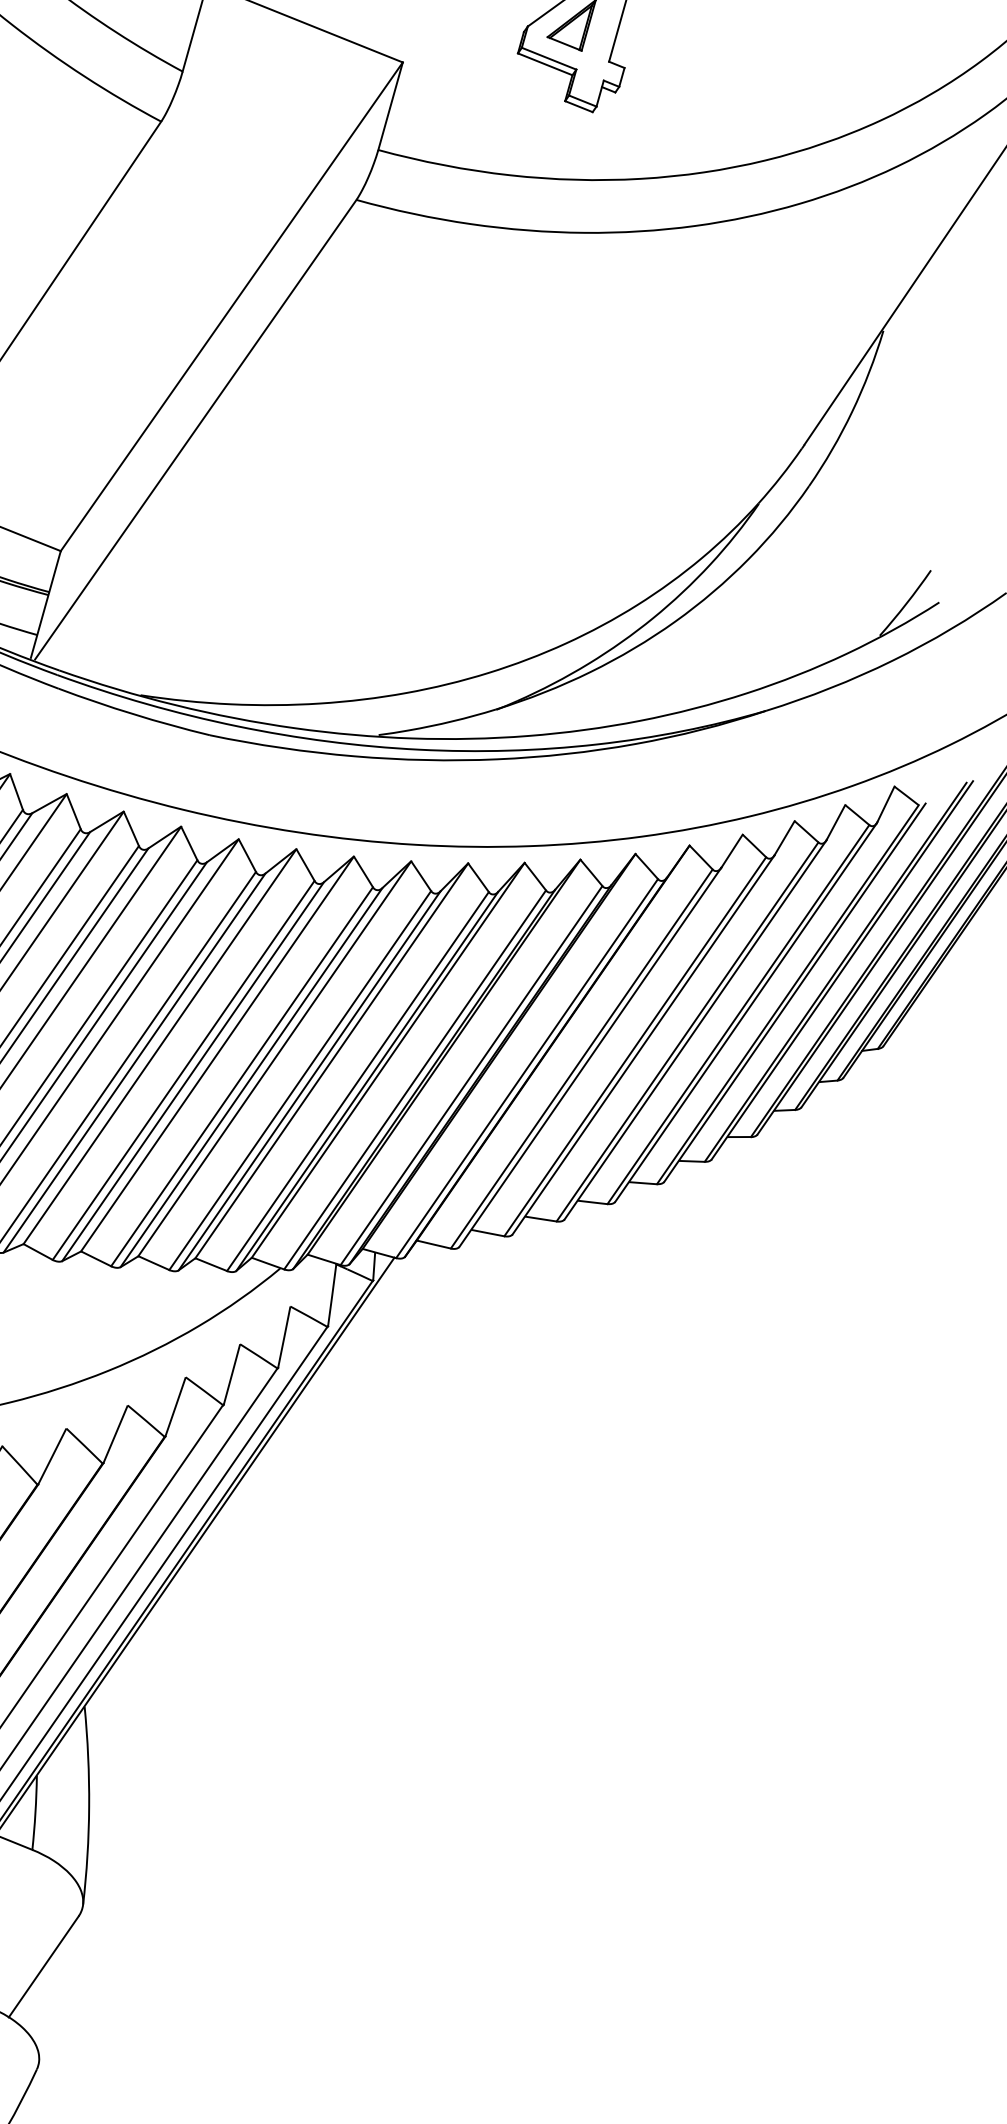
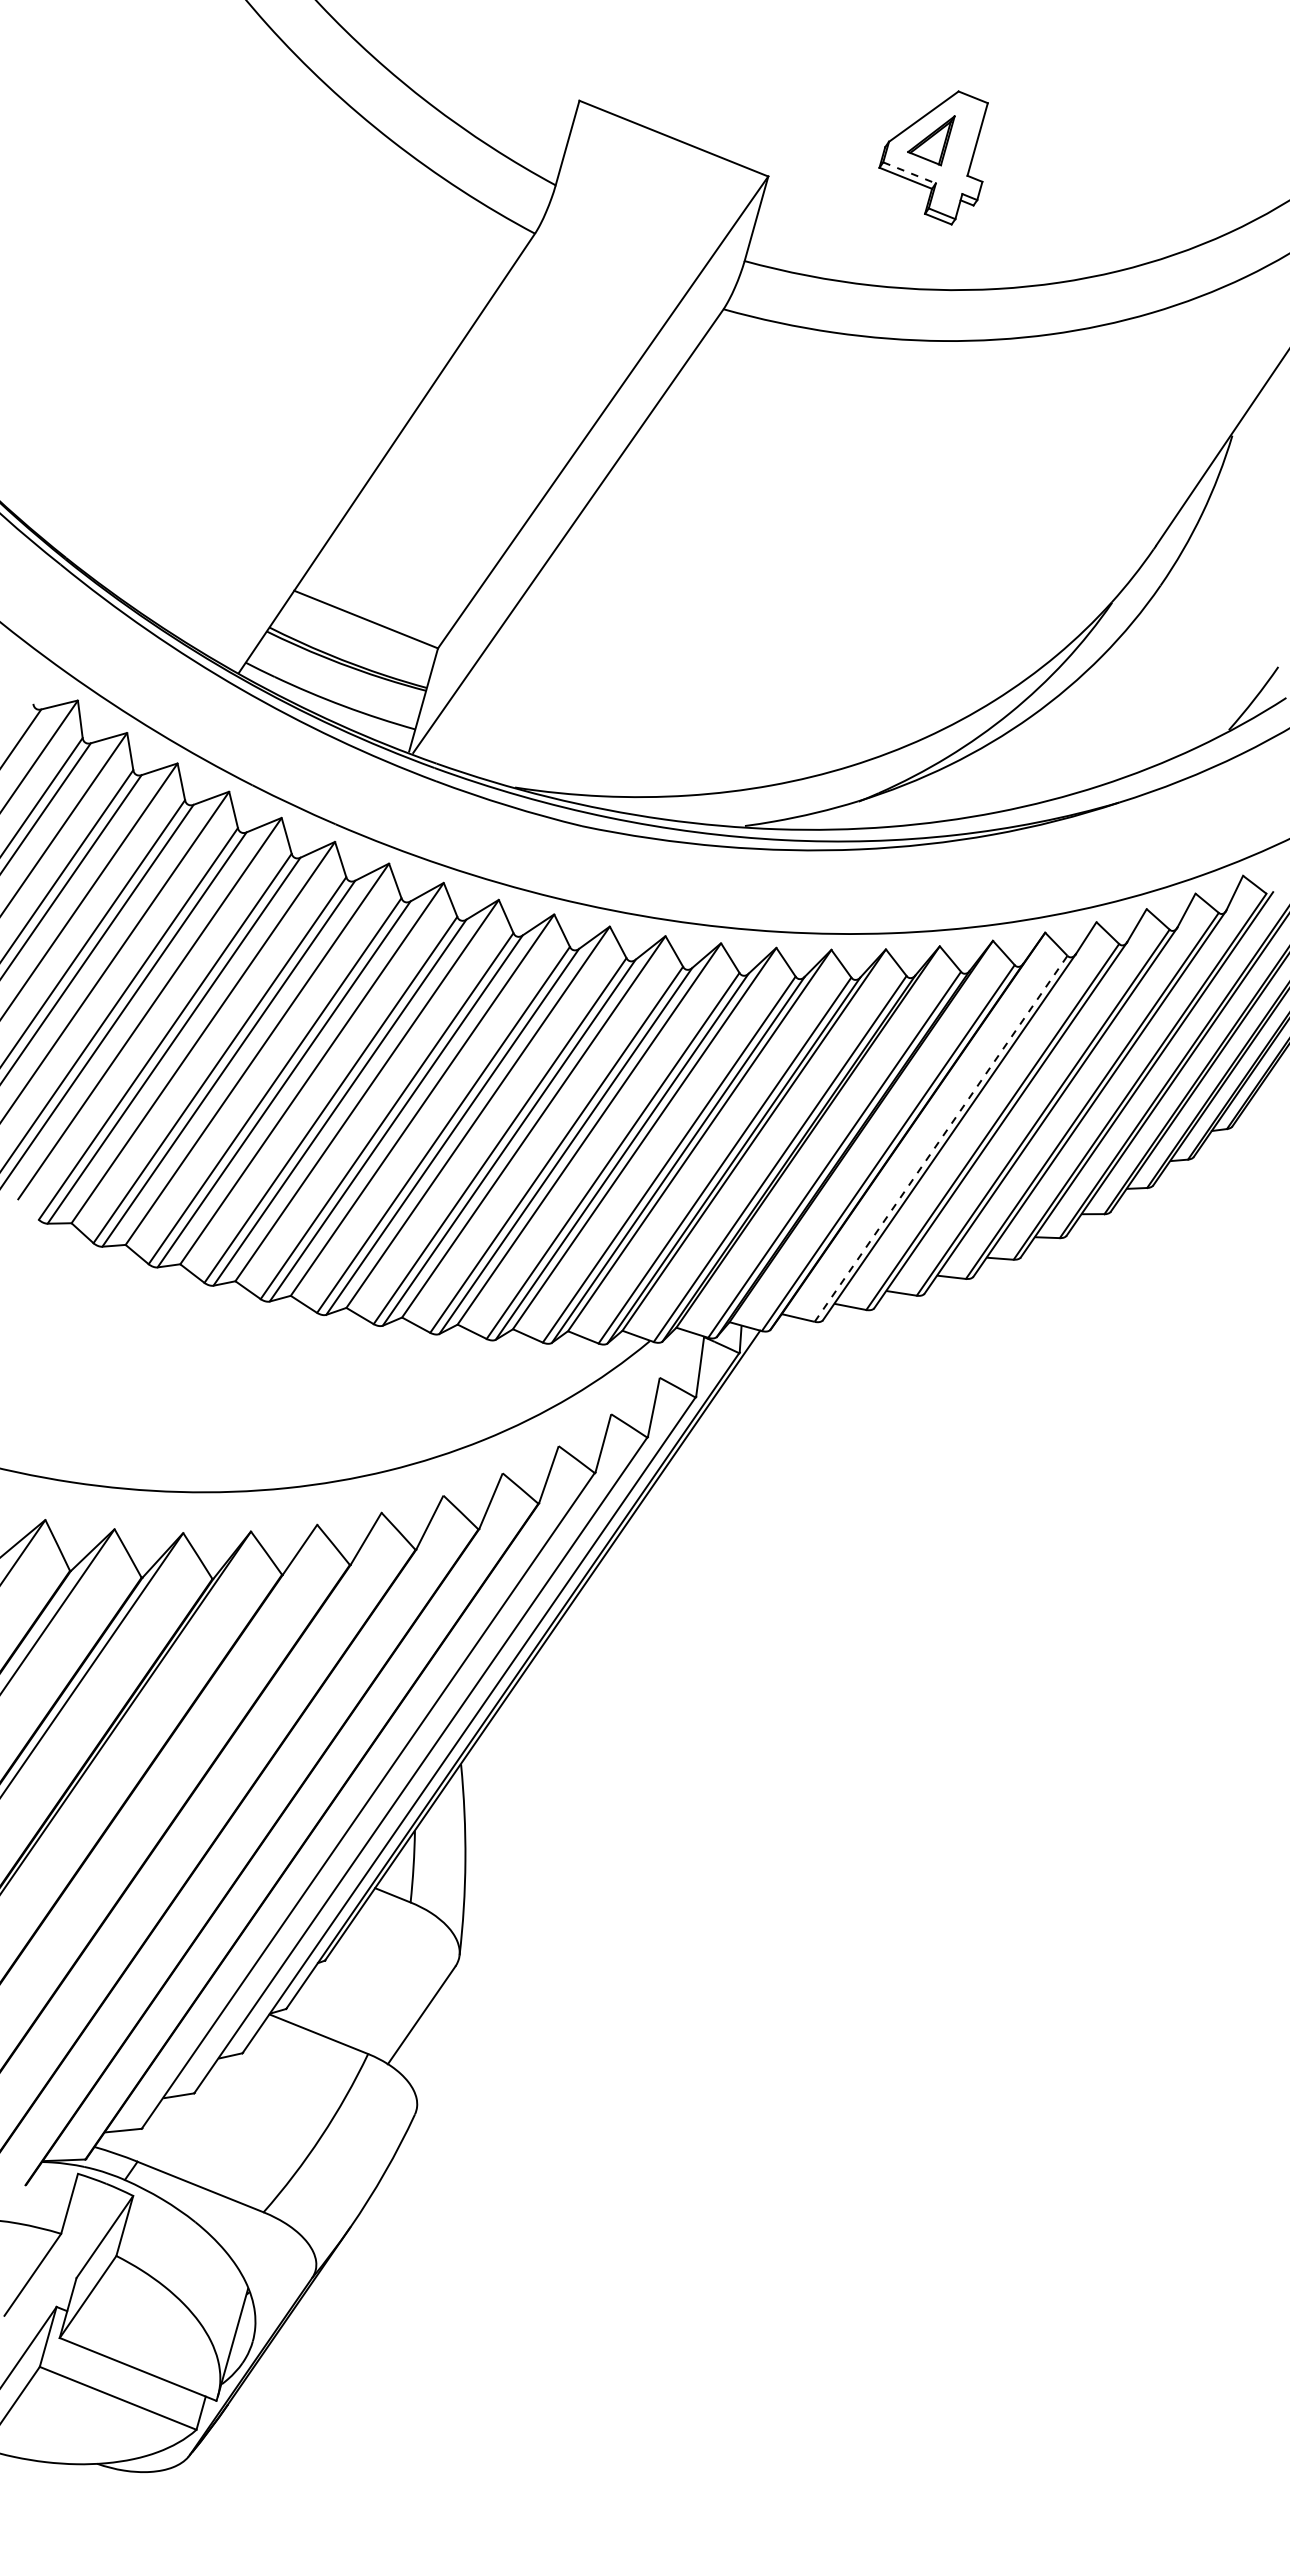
line: (550, 59) -> (910, 173), solid -> dashed
line: (582, 1058) -> (941, 1138), solid -> dashed

